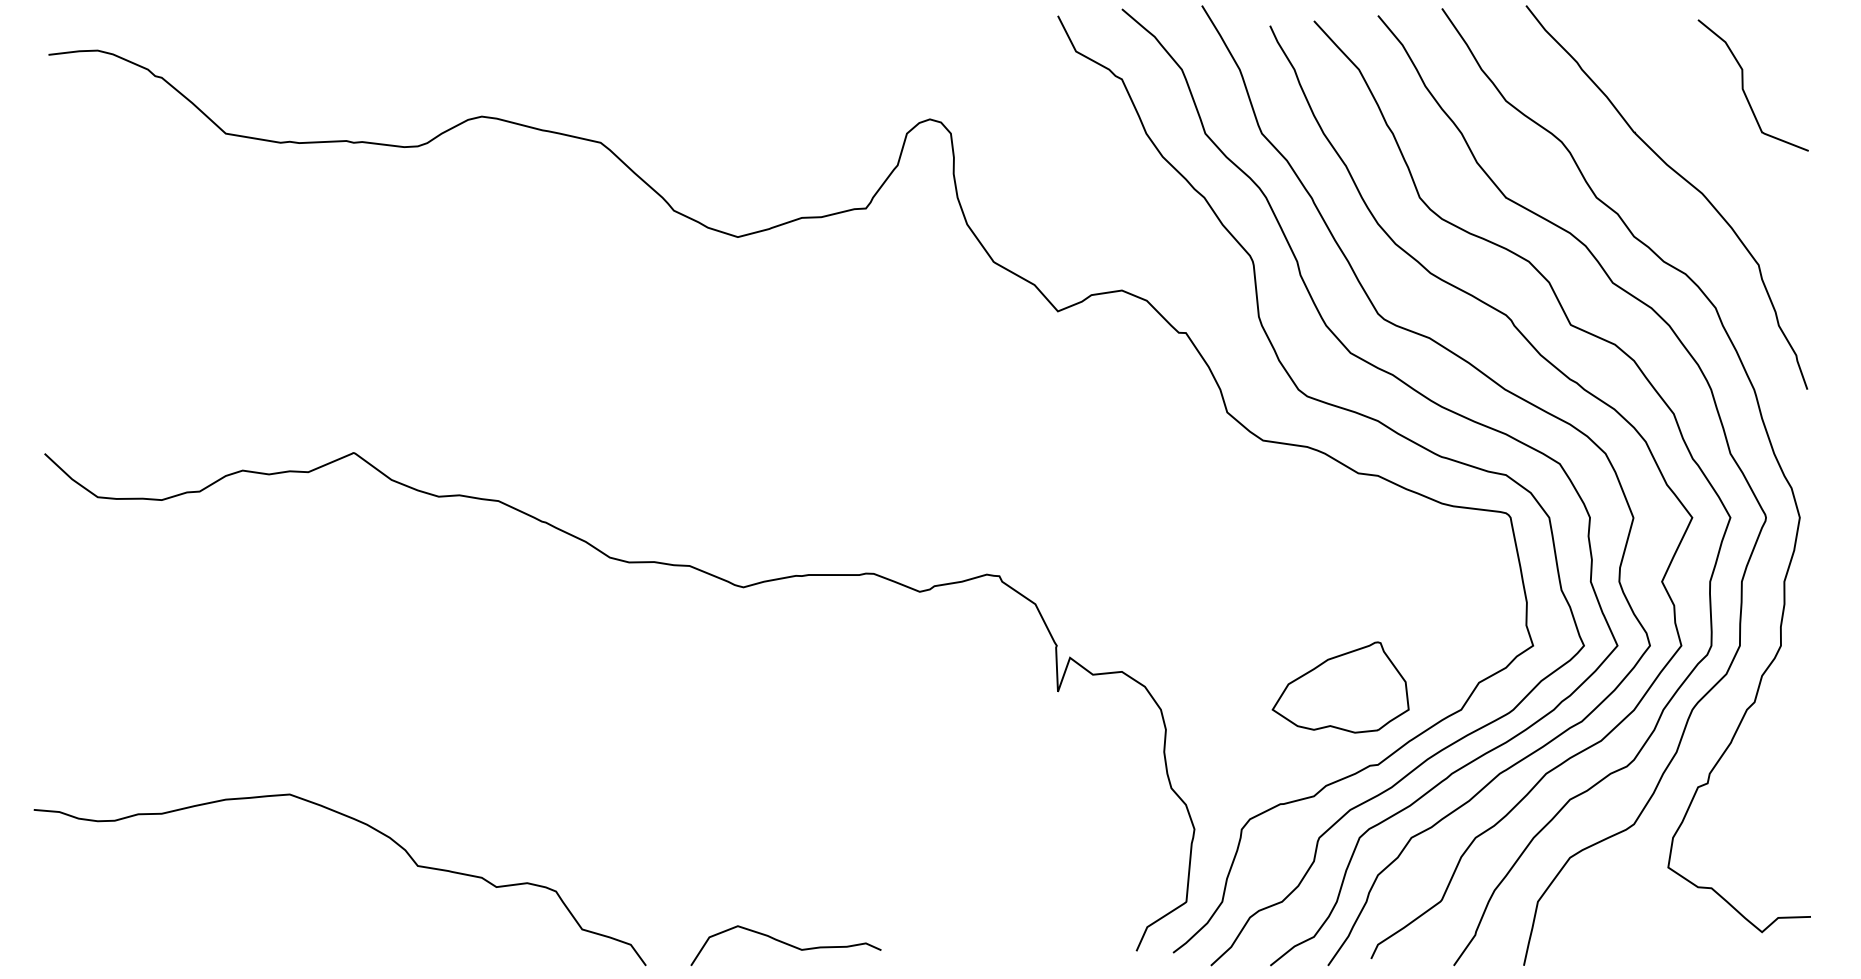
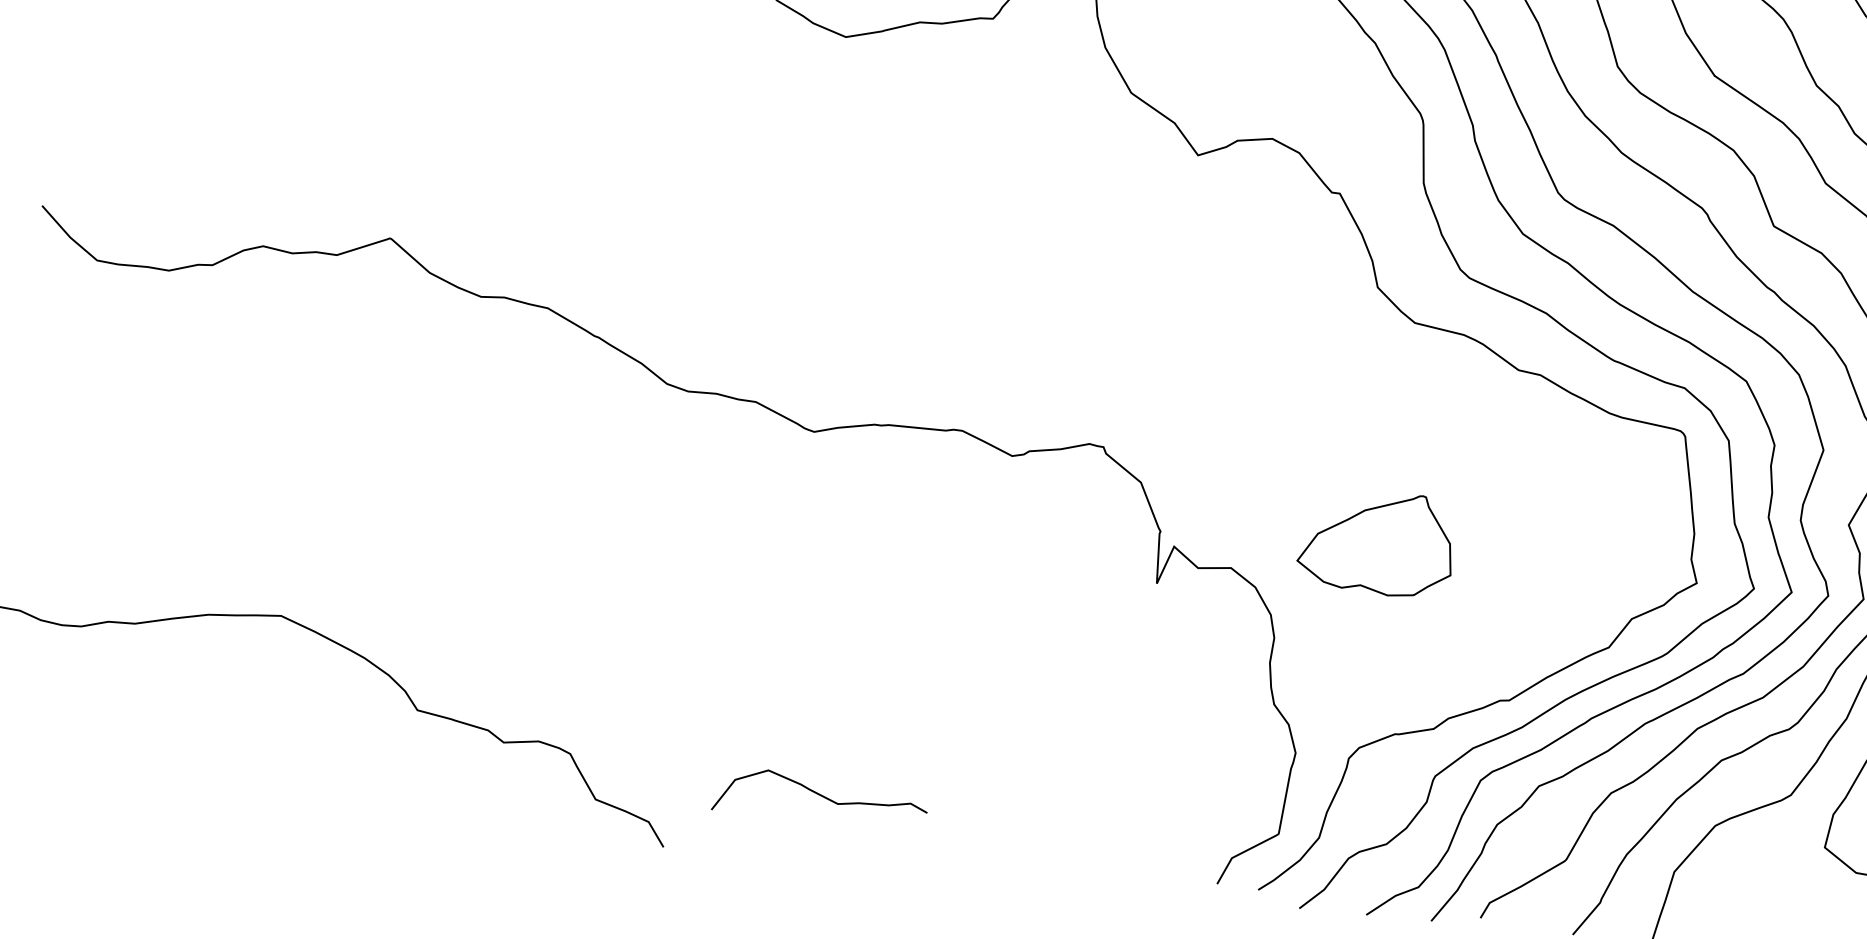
part: (1340, 687) -> (1376, 542), moved
curve: (785, 944) -> (820, 796), moved

